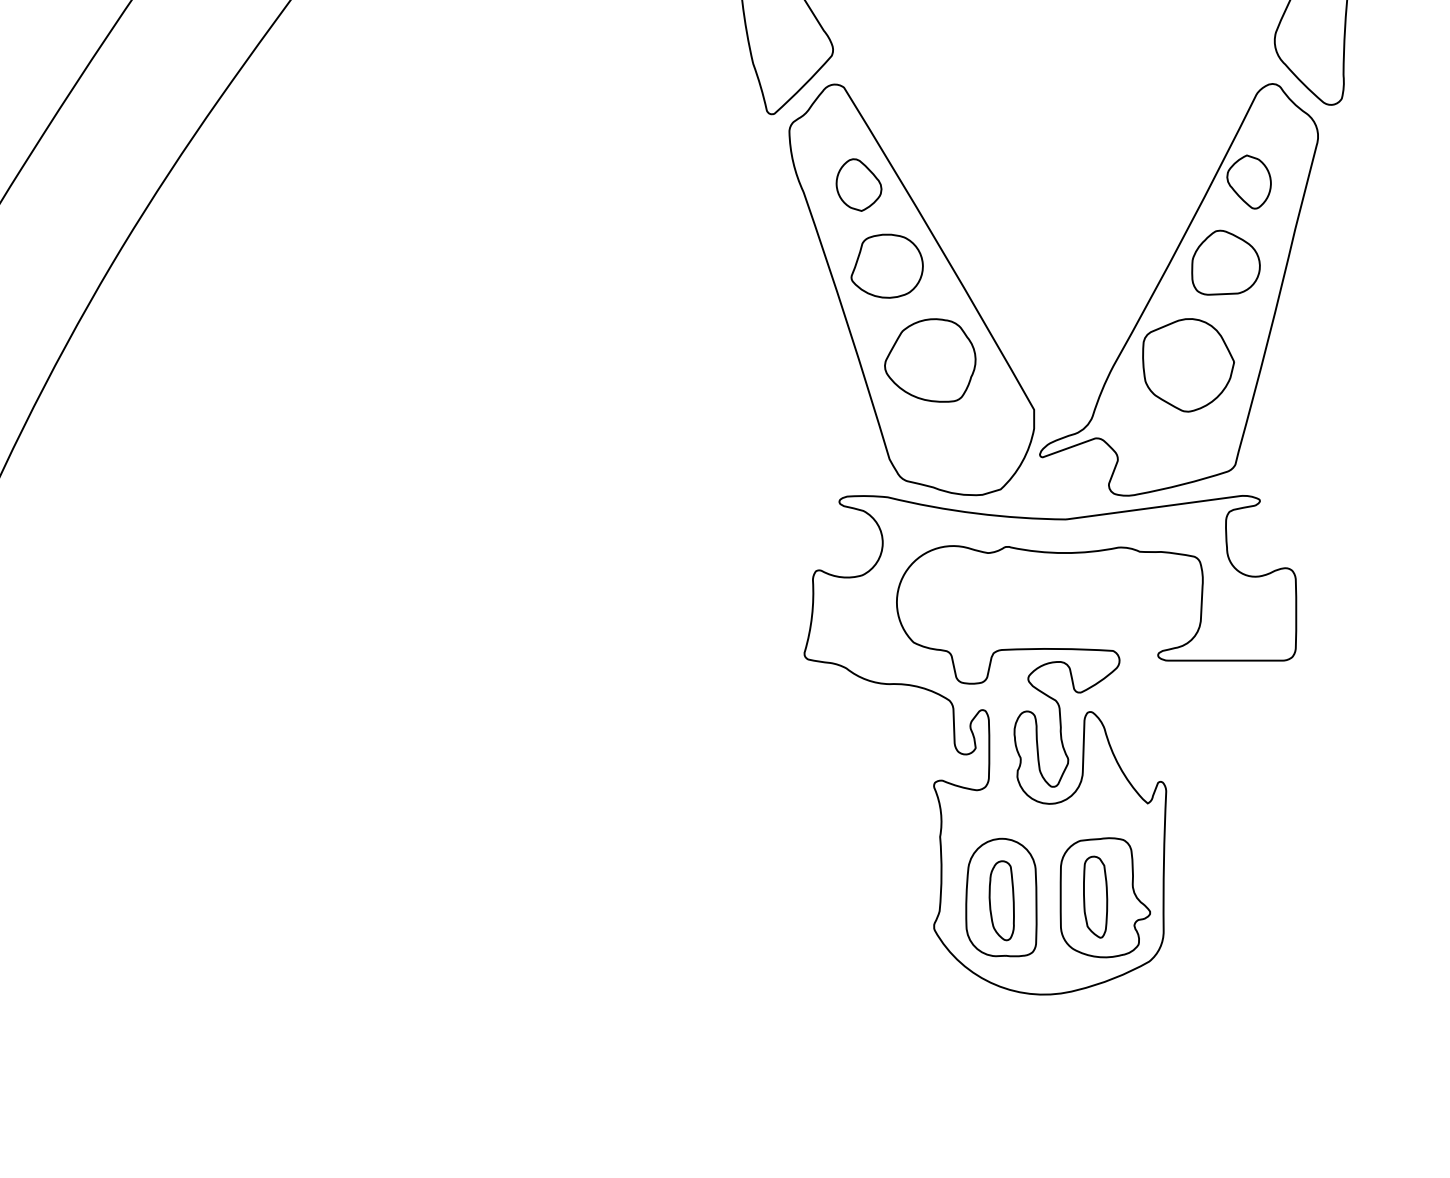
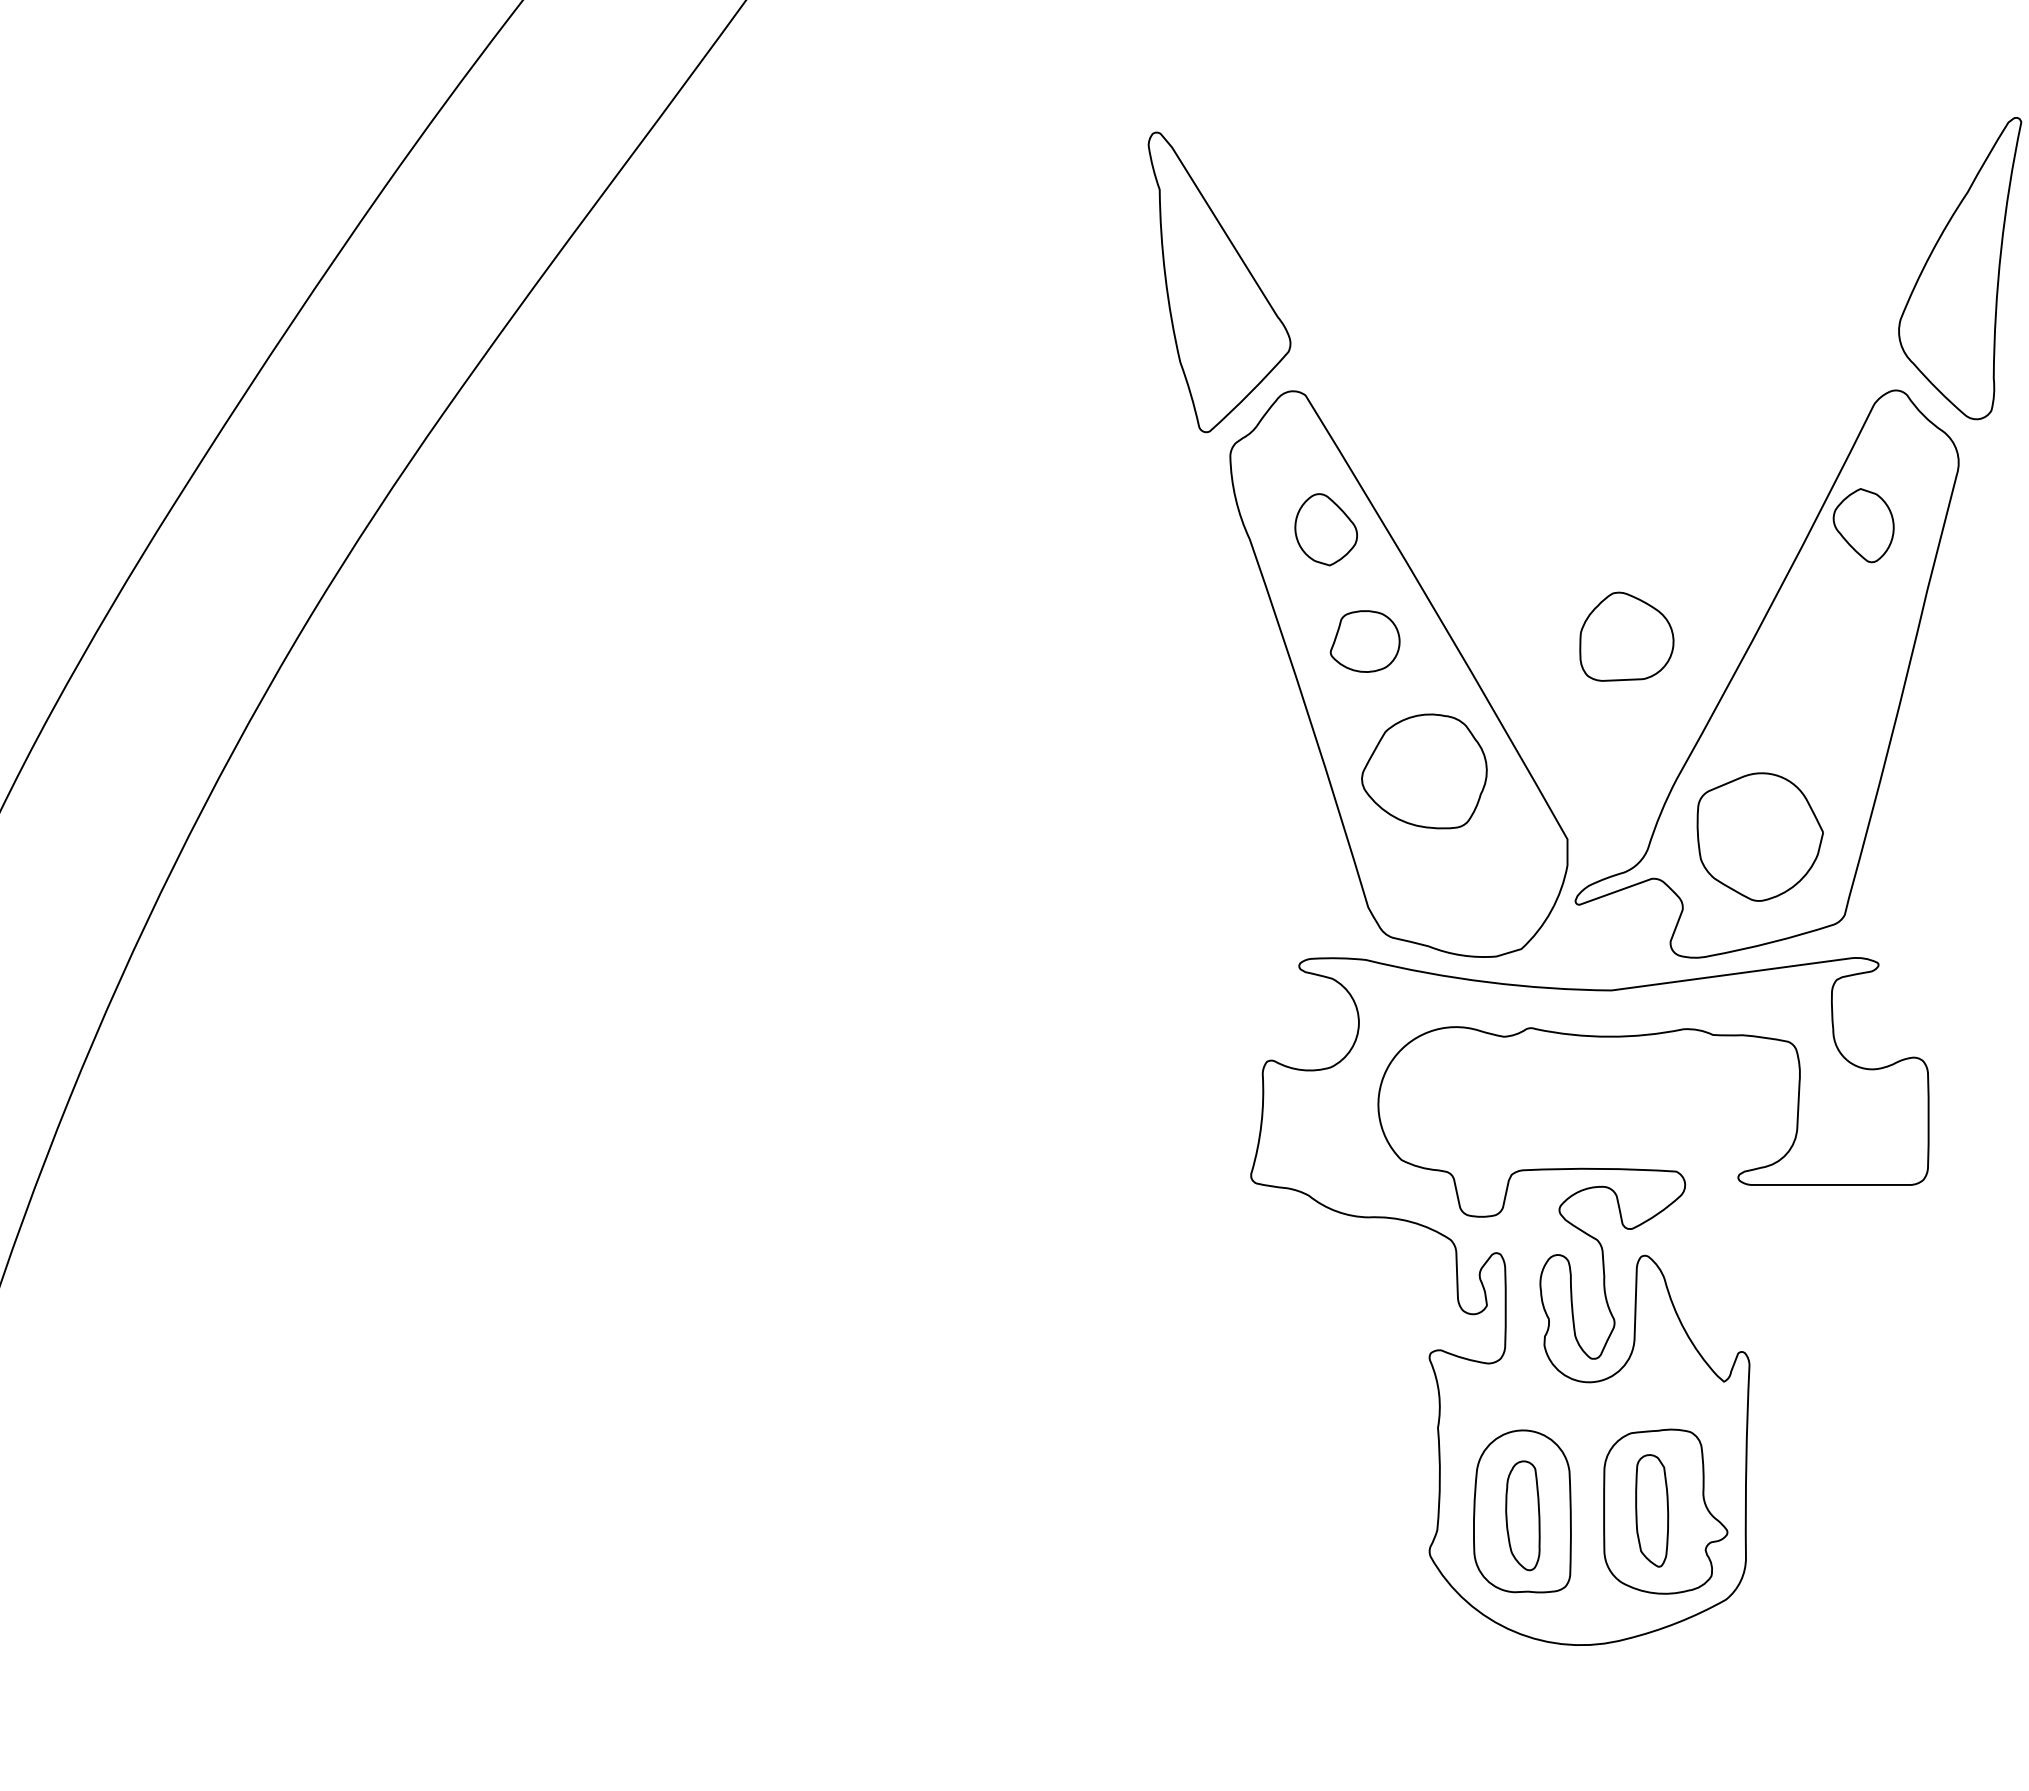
part: (1225, 262) -> (1626, 636), moved
part: (887, 266) -> (1365, 641), size x0.7
part: (1188, 364) -> (1759, 836), moved

